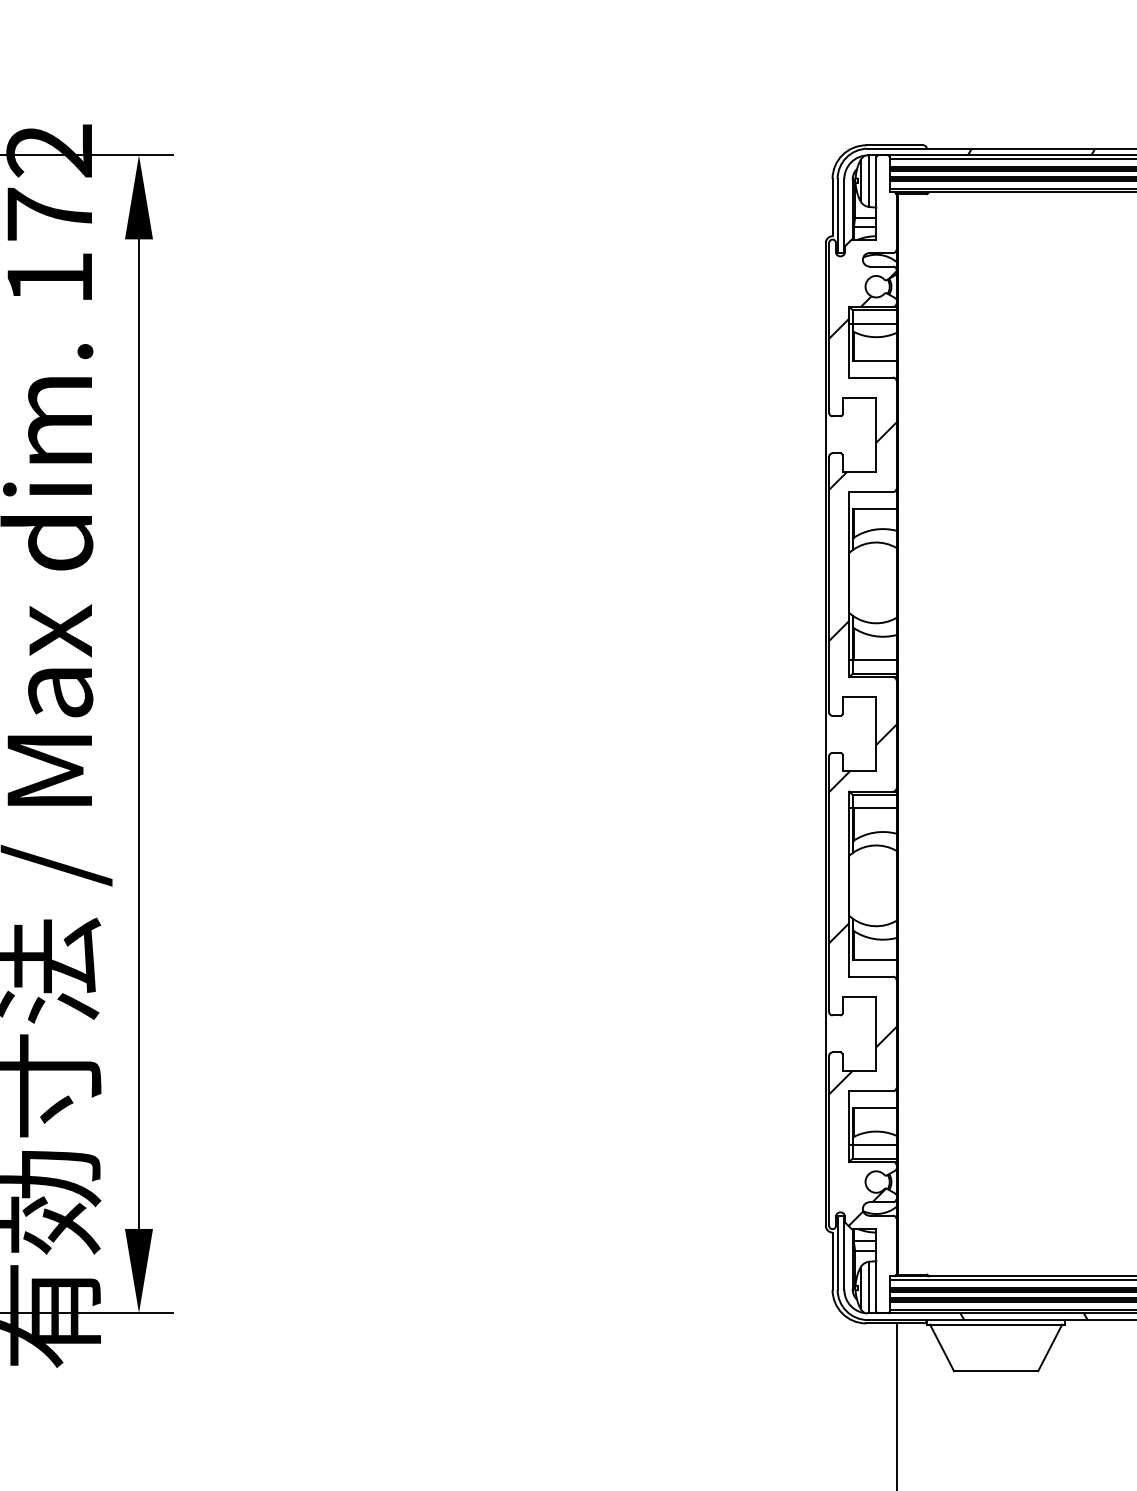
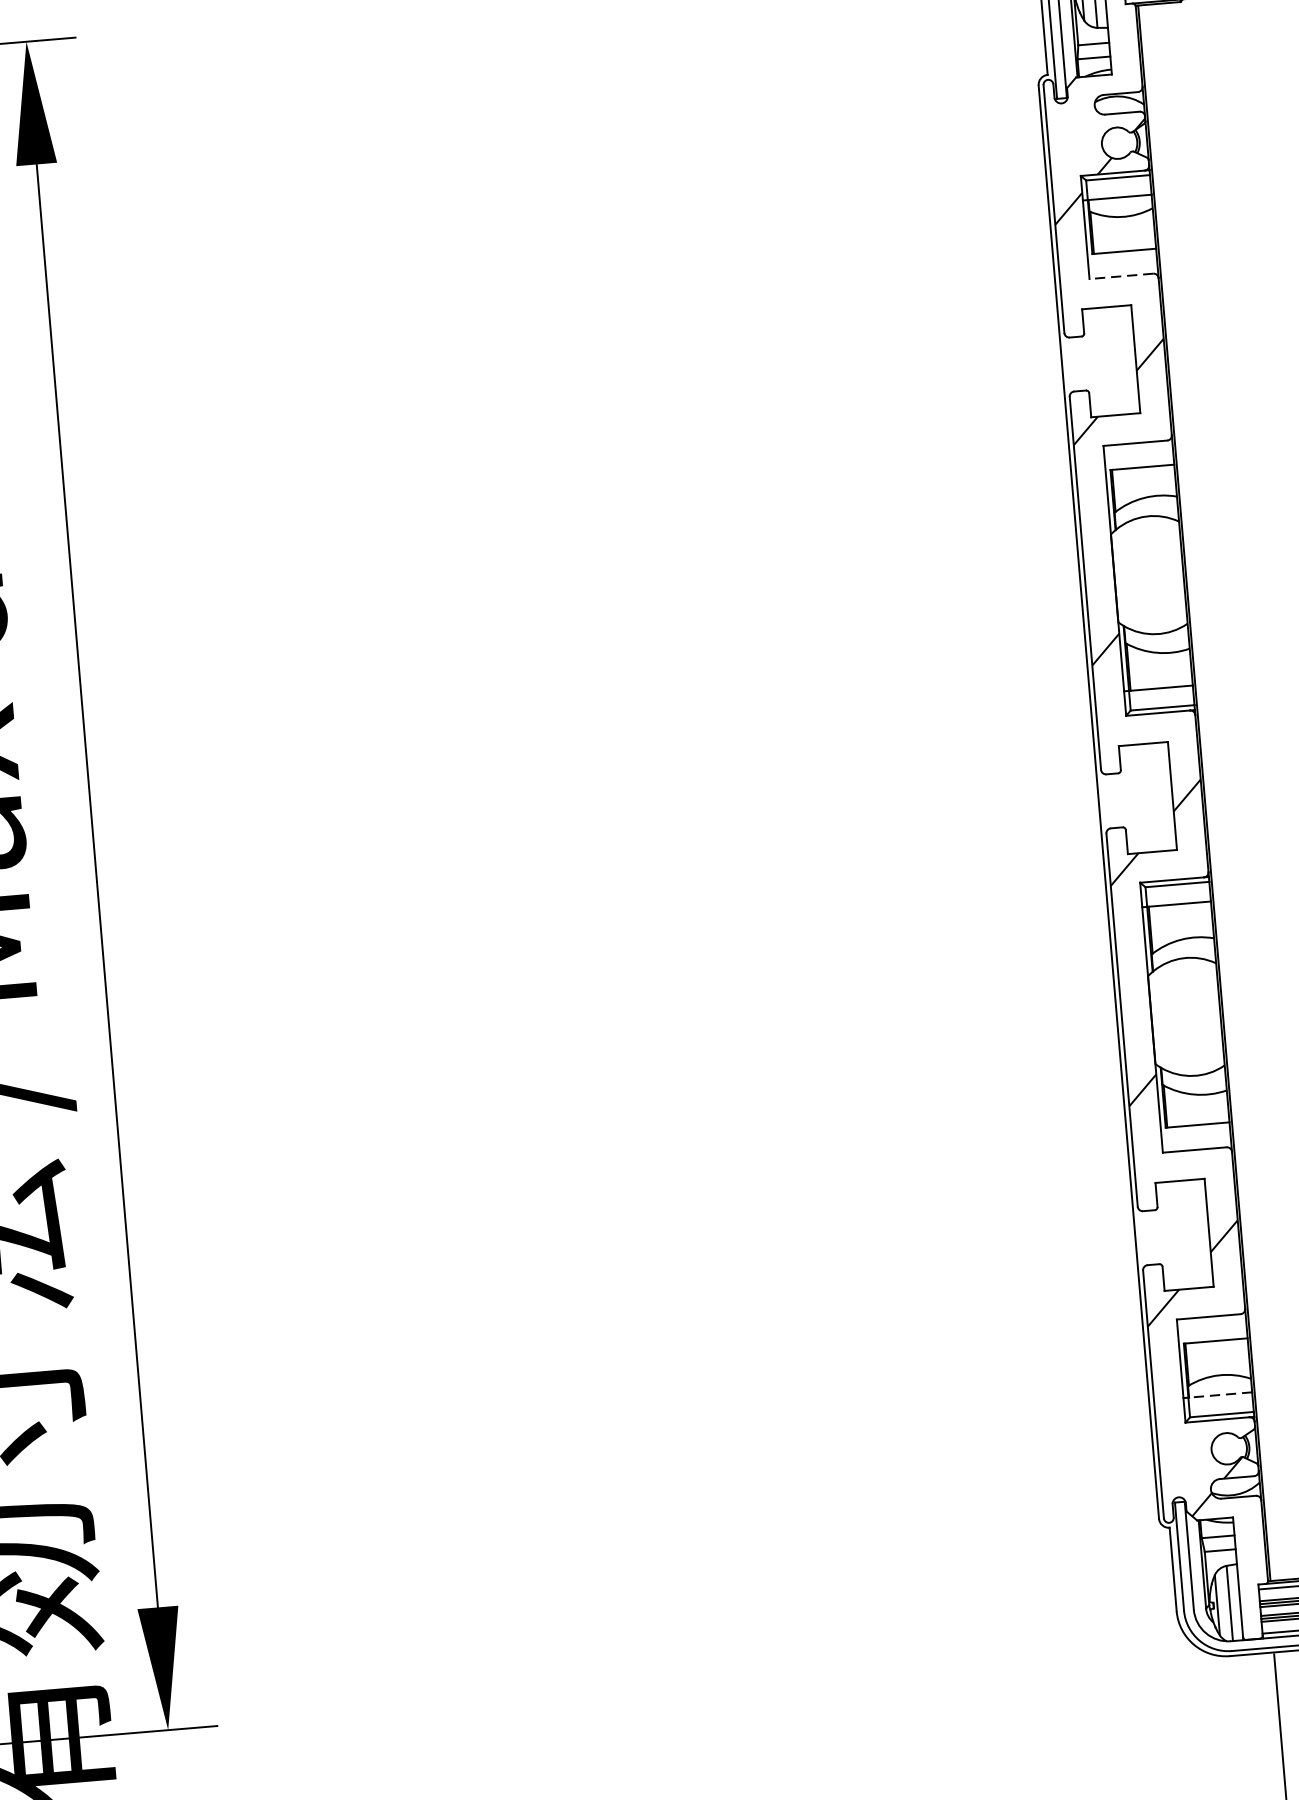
line: (871, 377) -> (1121, 276), solid -> dashed
line: (874, 1145) -> (1220, 1395), solid -> dashed

